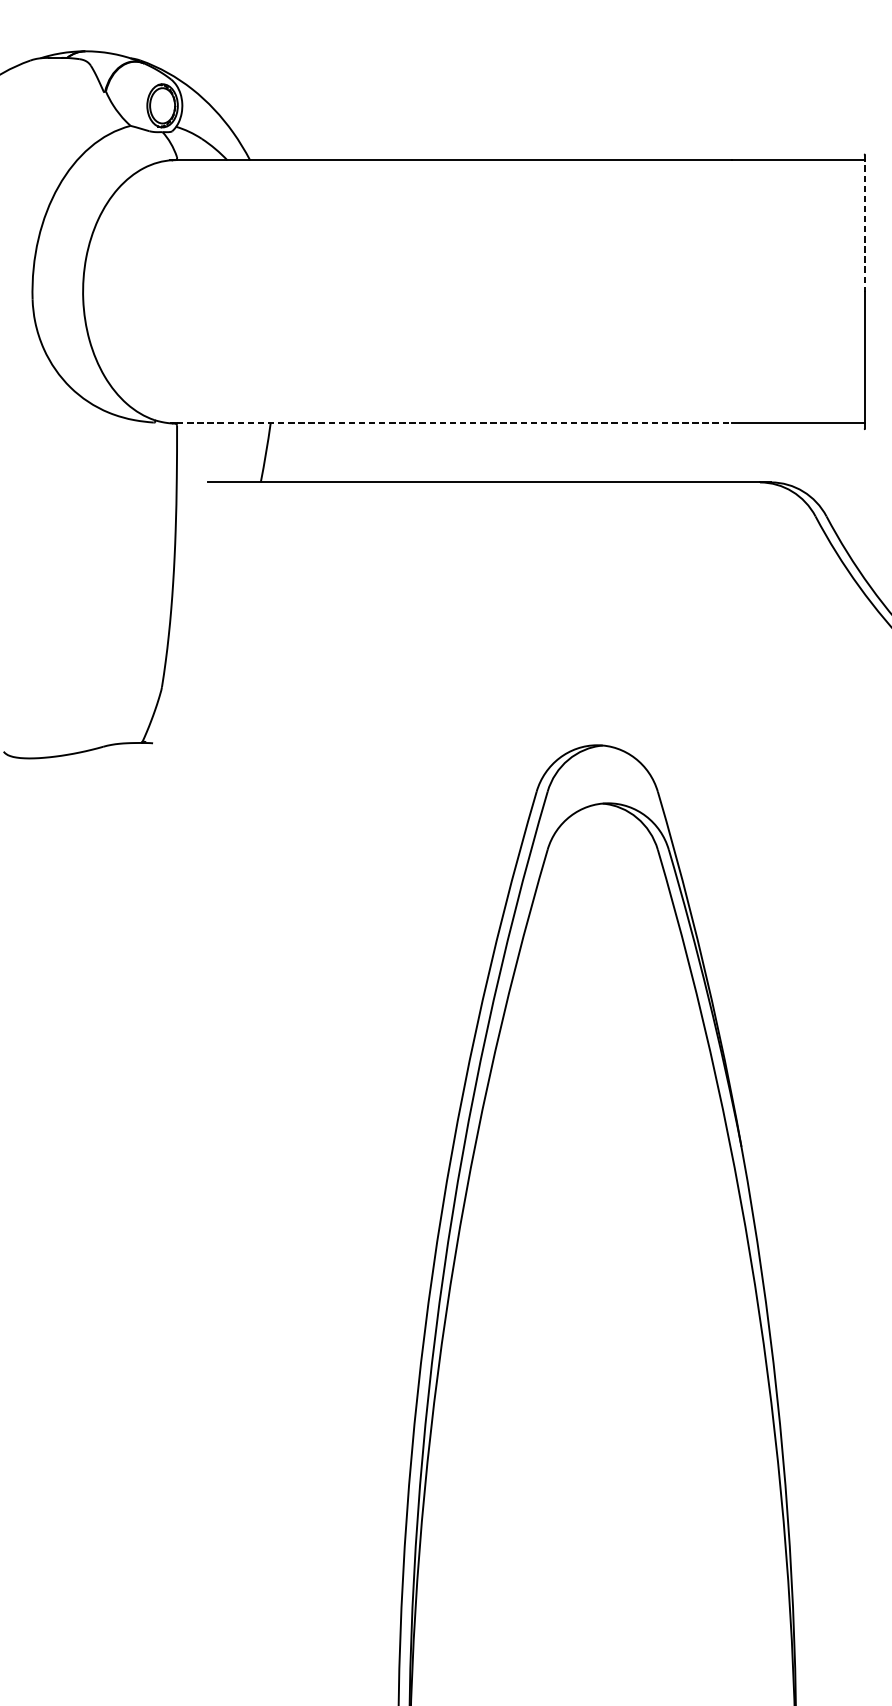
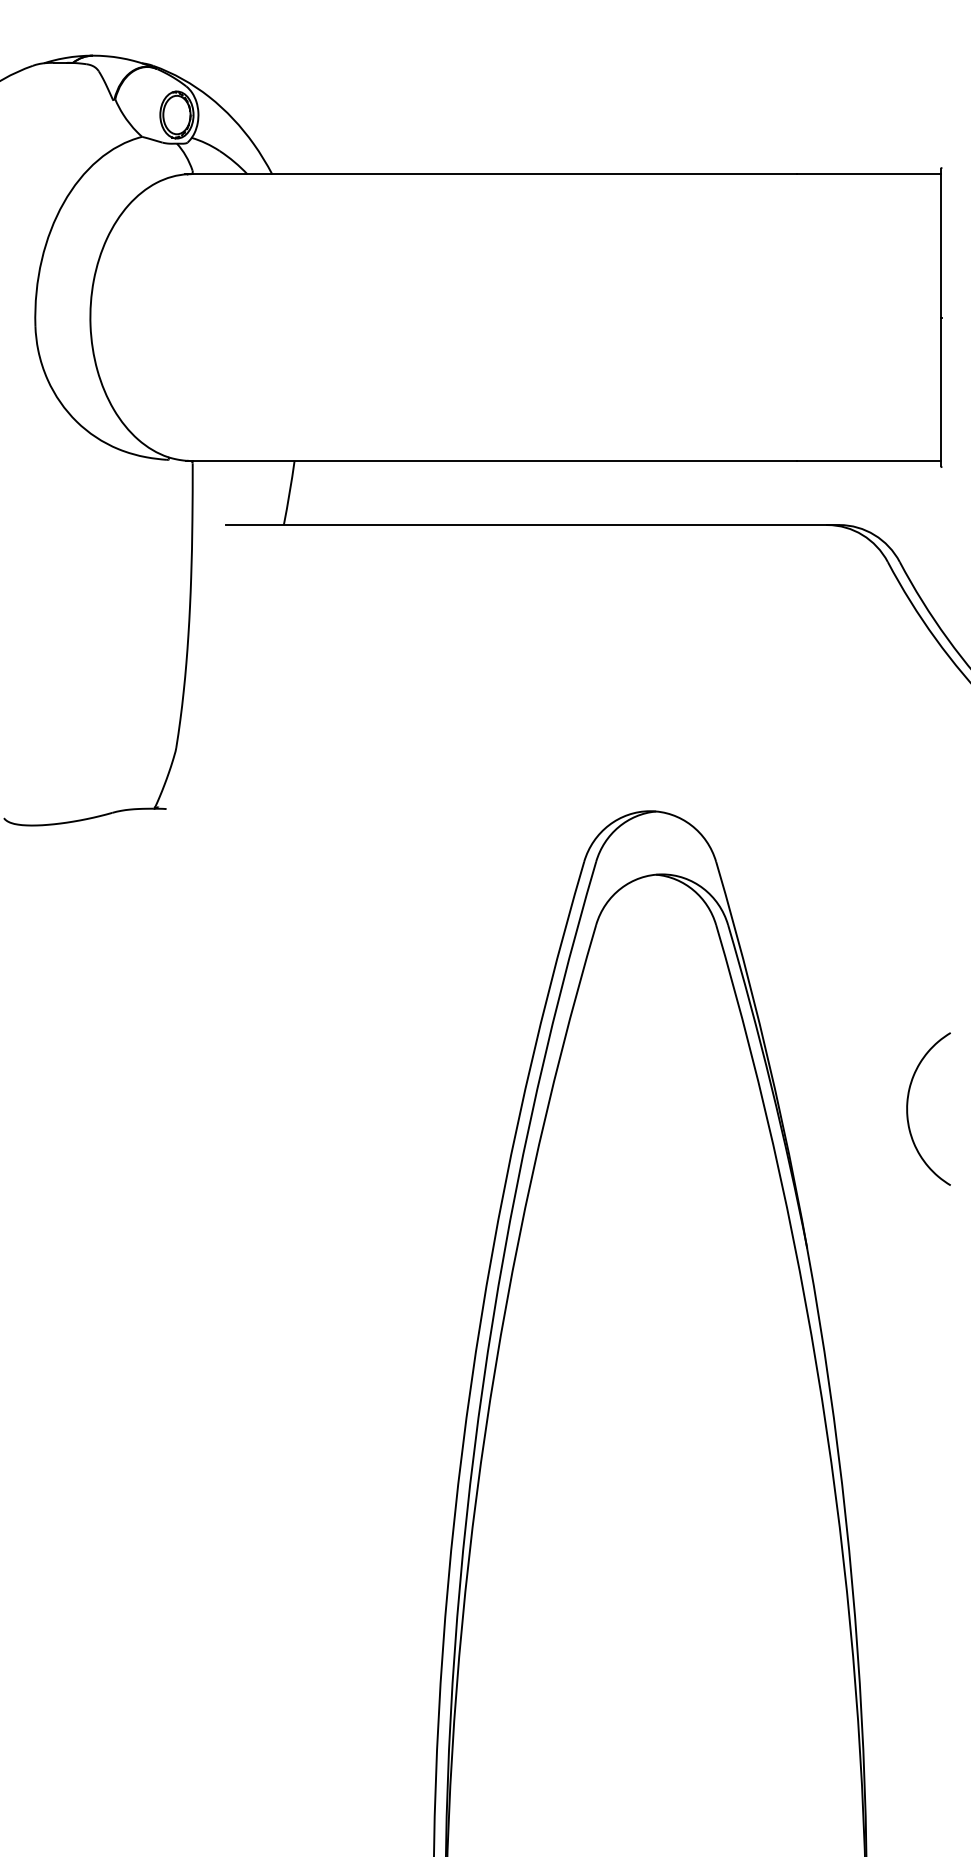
line: (864, 223) -> (941, 243), dashed -> solid
line: (455, 423) -> (495, 460), dashed -> solid
curve: (834, 1019) -> (908, 1109), added

